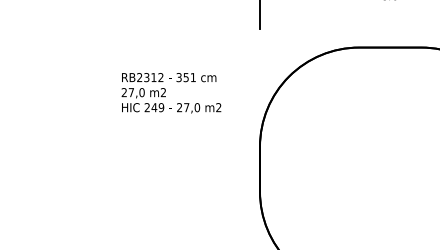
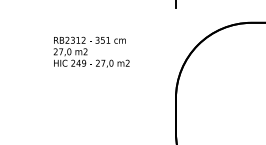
text: (171, 93) -> (91, 52), moved

